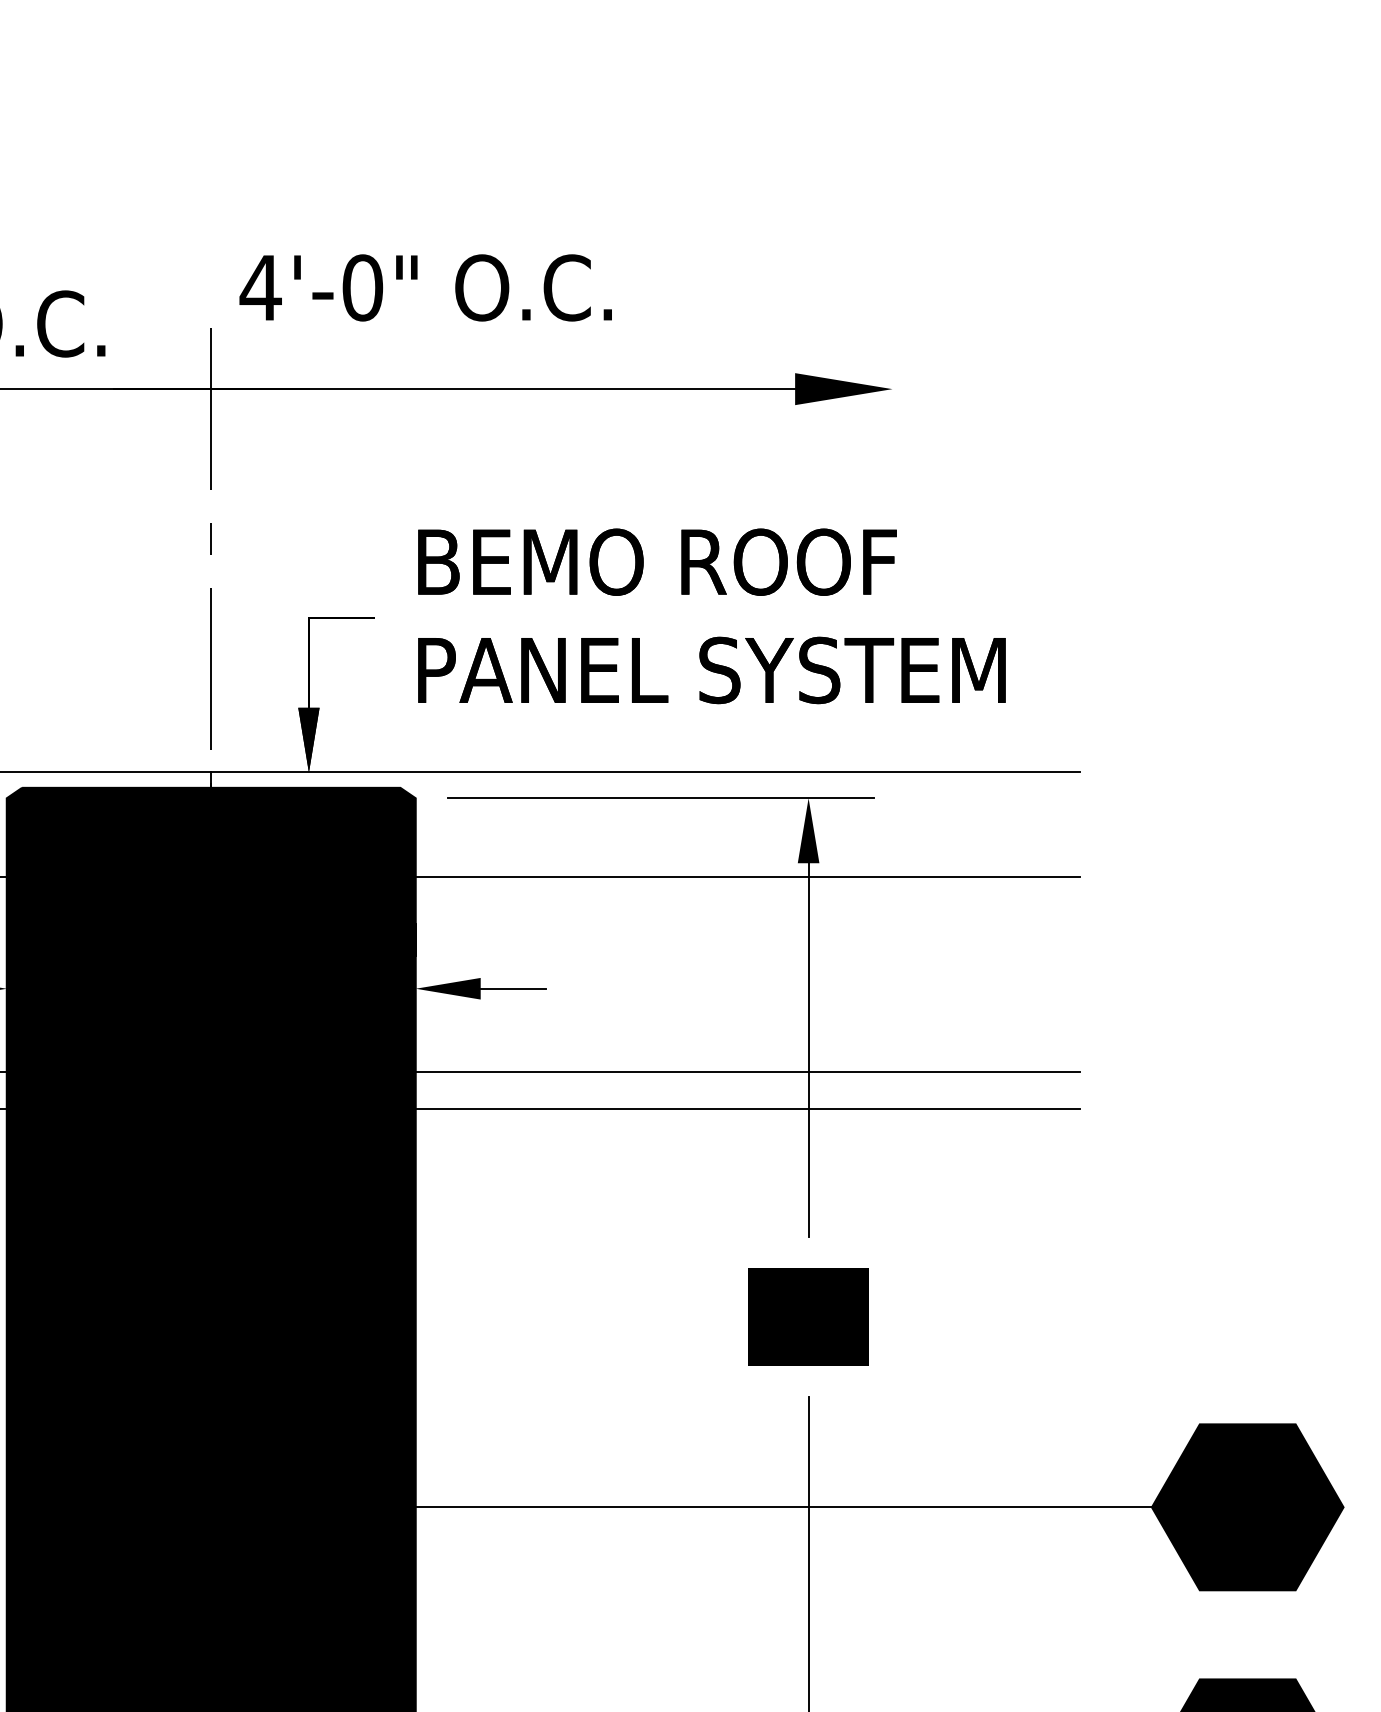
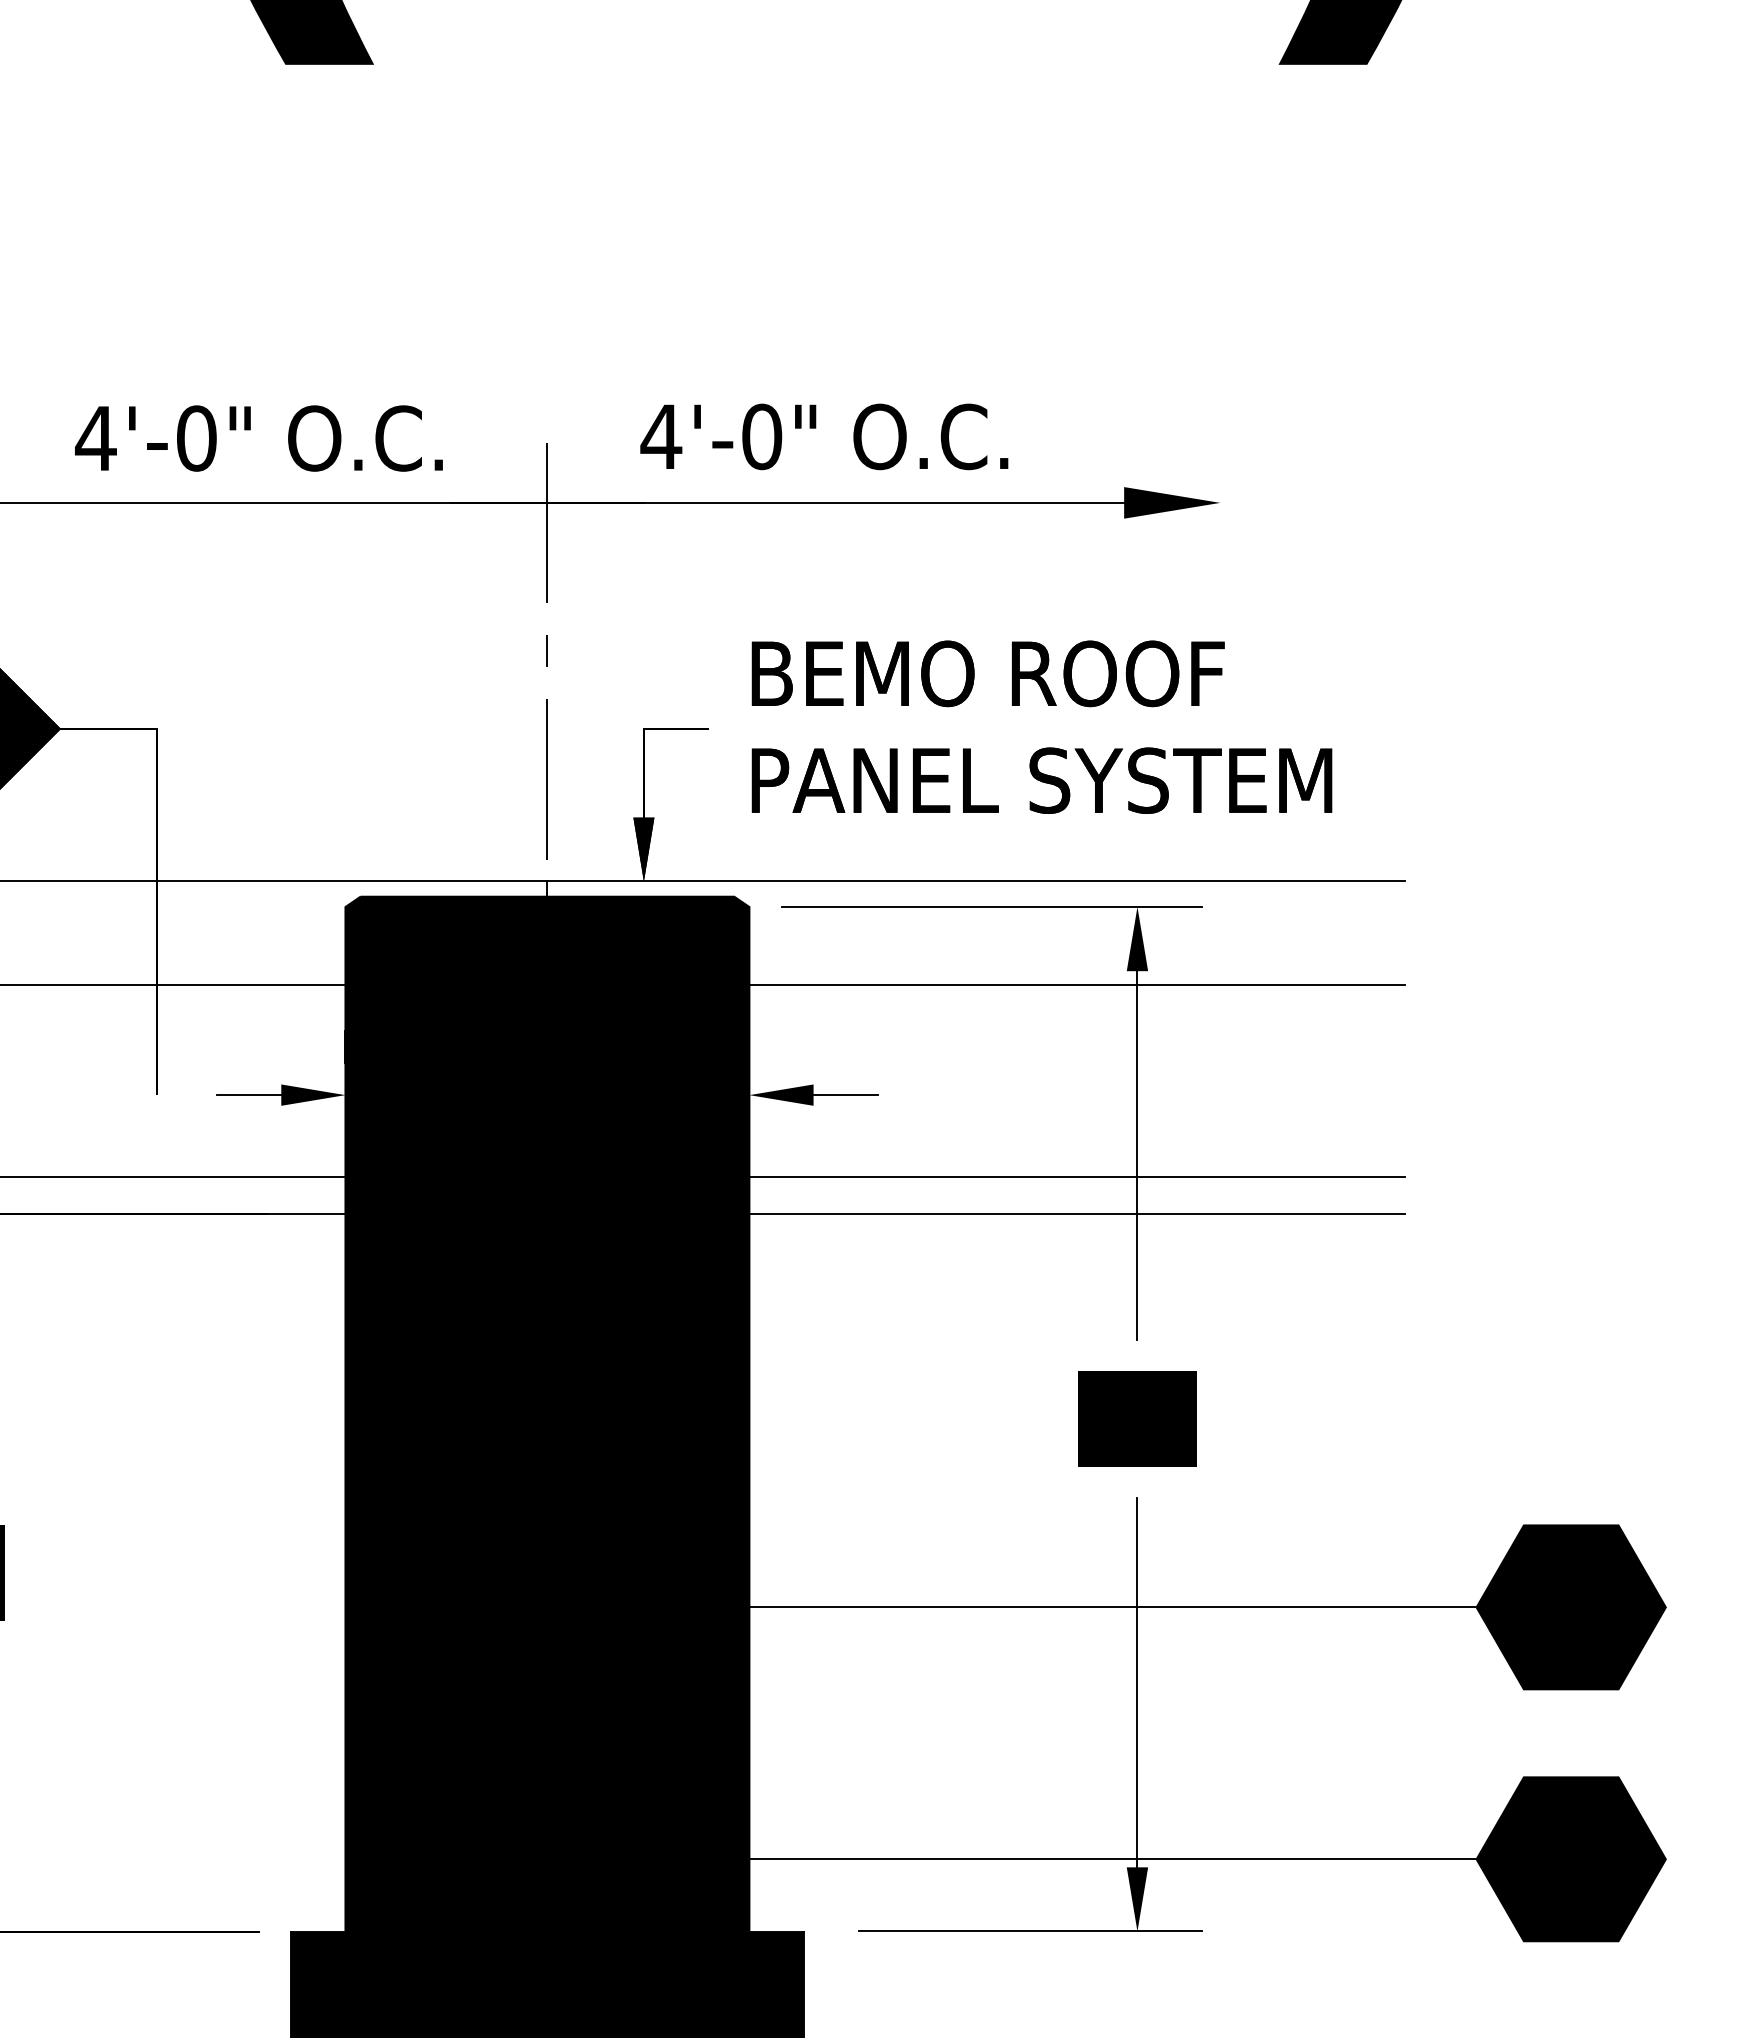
text: (425, 287) -> (824, 436), moved

